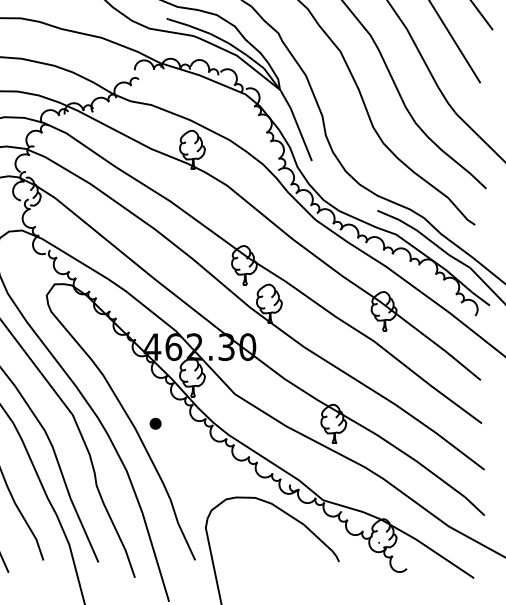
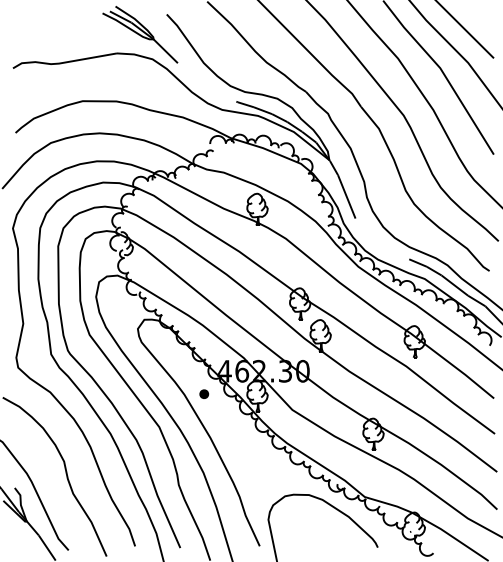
part: (155, 422) -> (204, 393), moved

